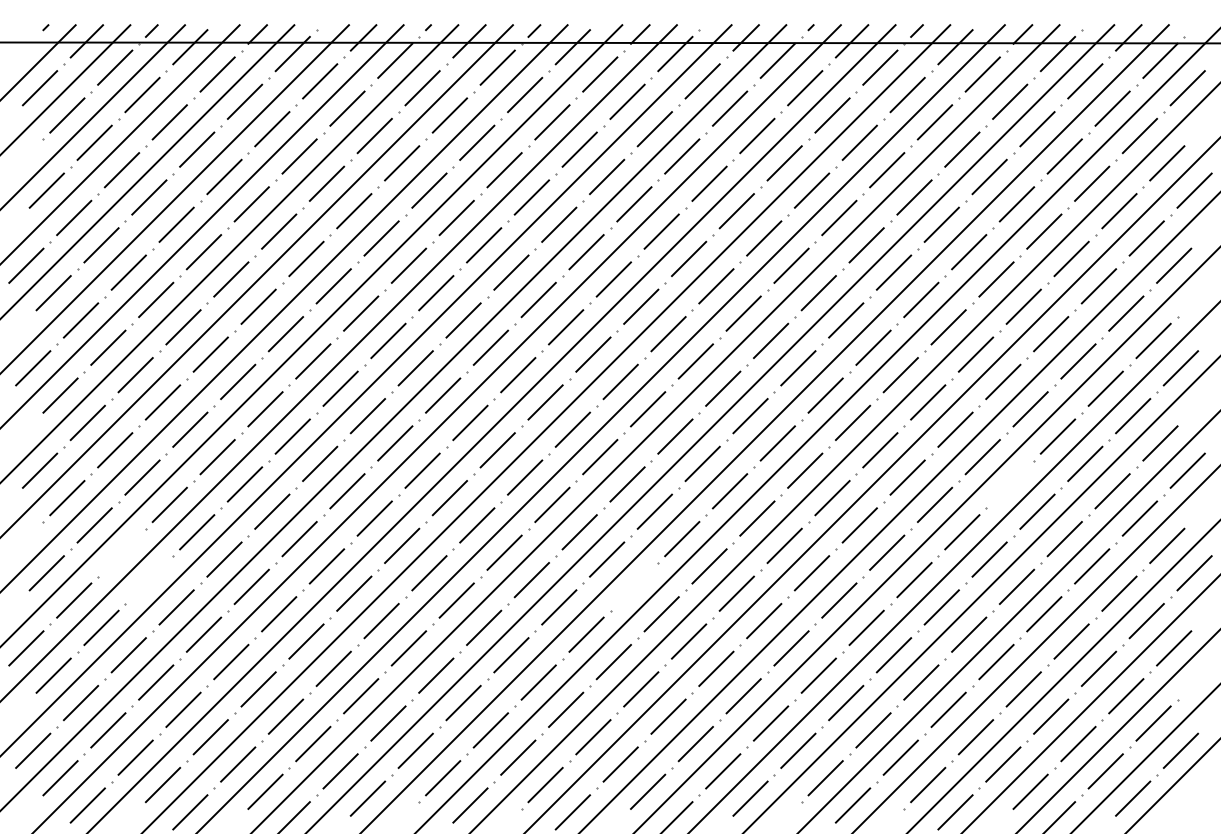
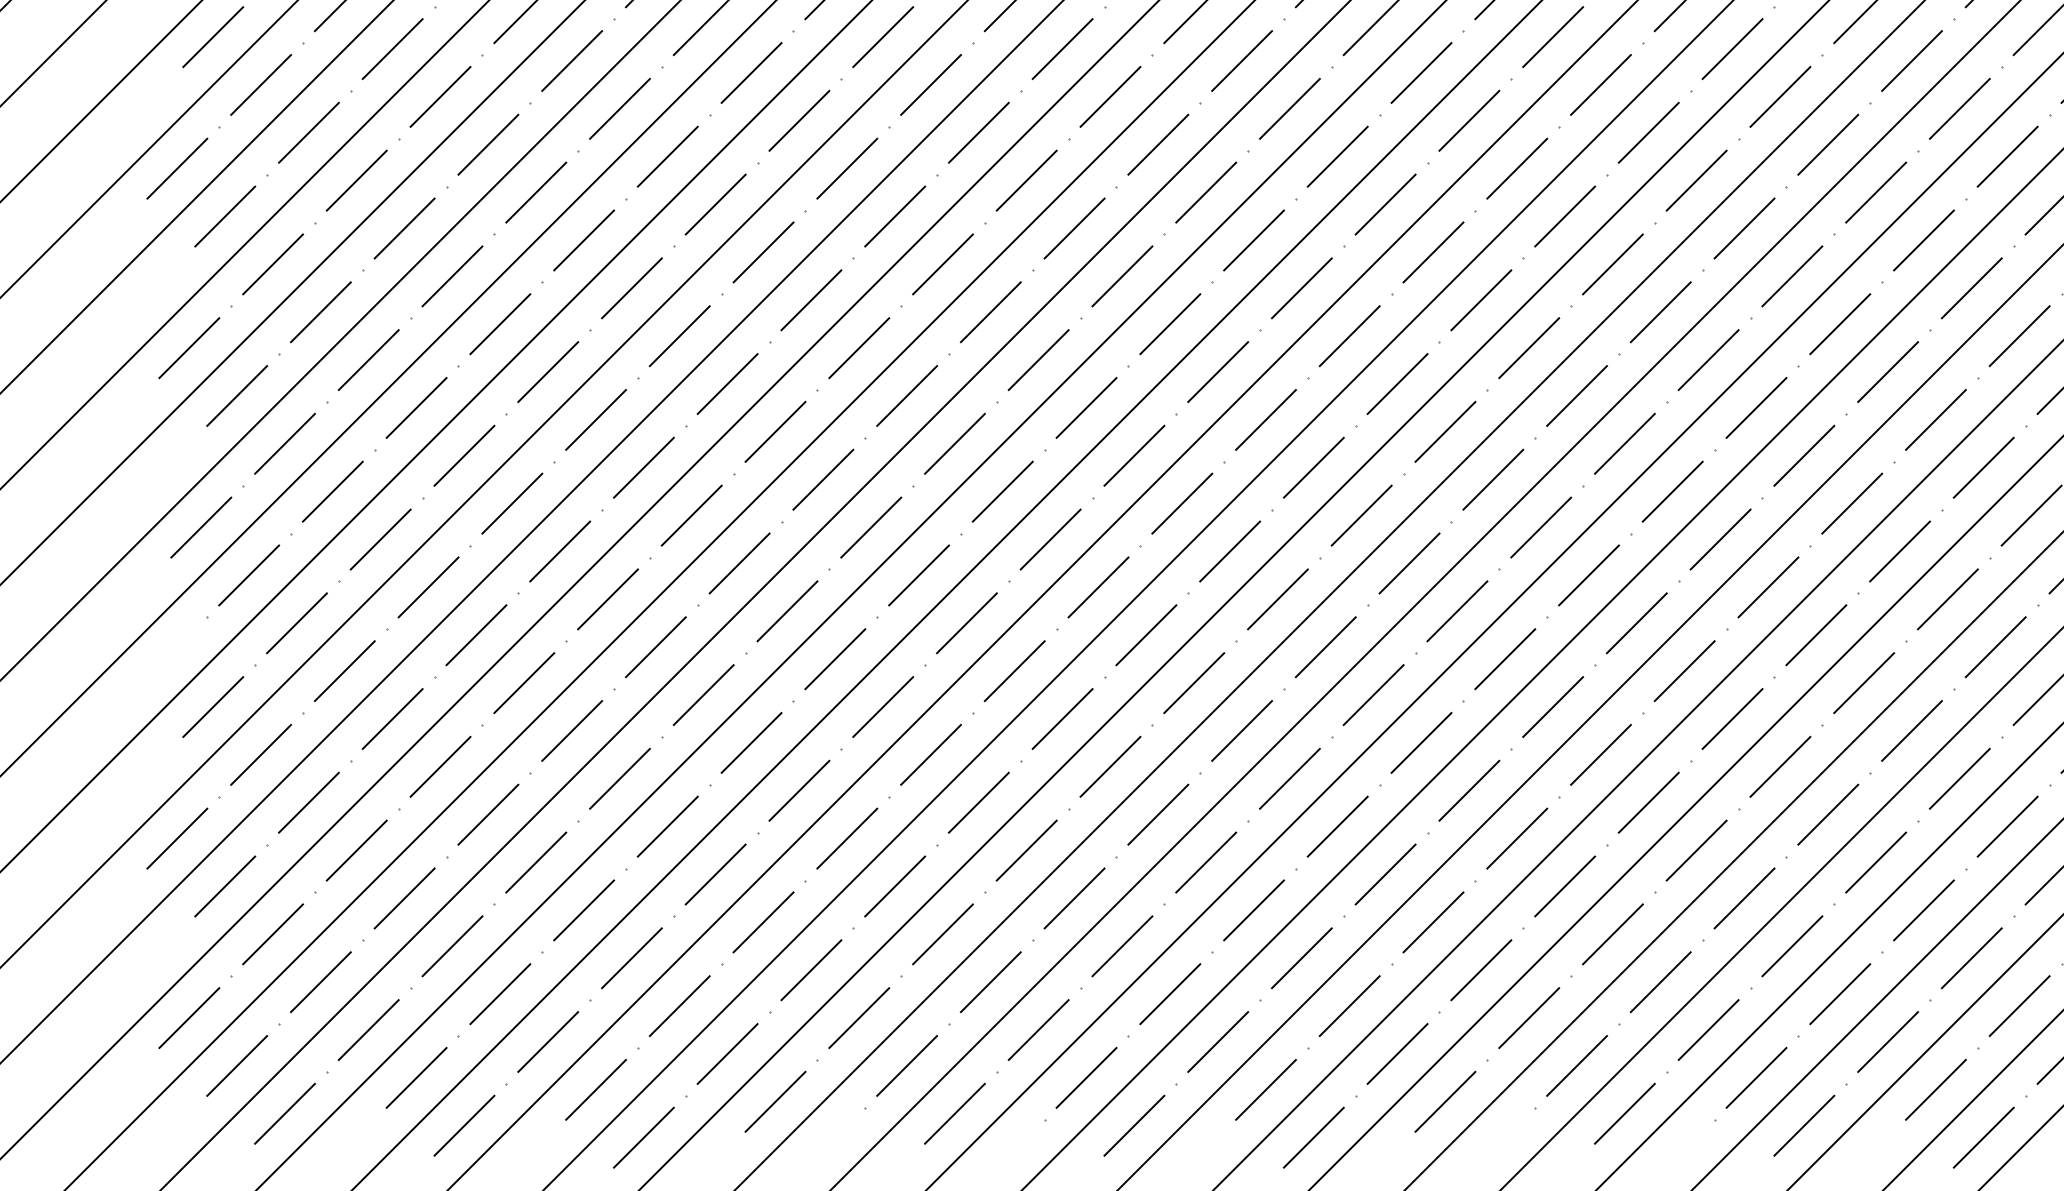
line: (1010, 484) -> (1900, 551), added
line: (121, 552) -> (343, 670), added
line: (149, 580) -> (392, 719), added
line: (634, 586) -> (1242, 730), added

